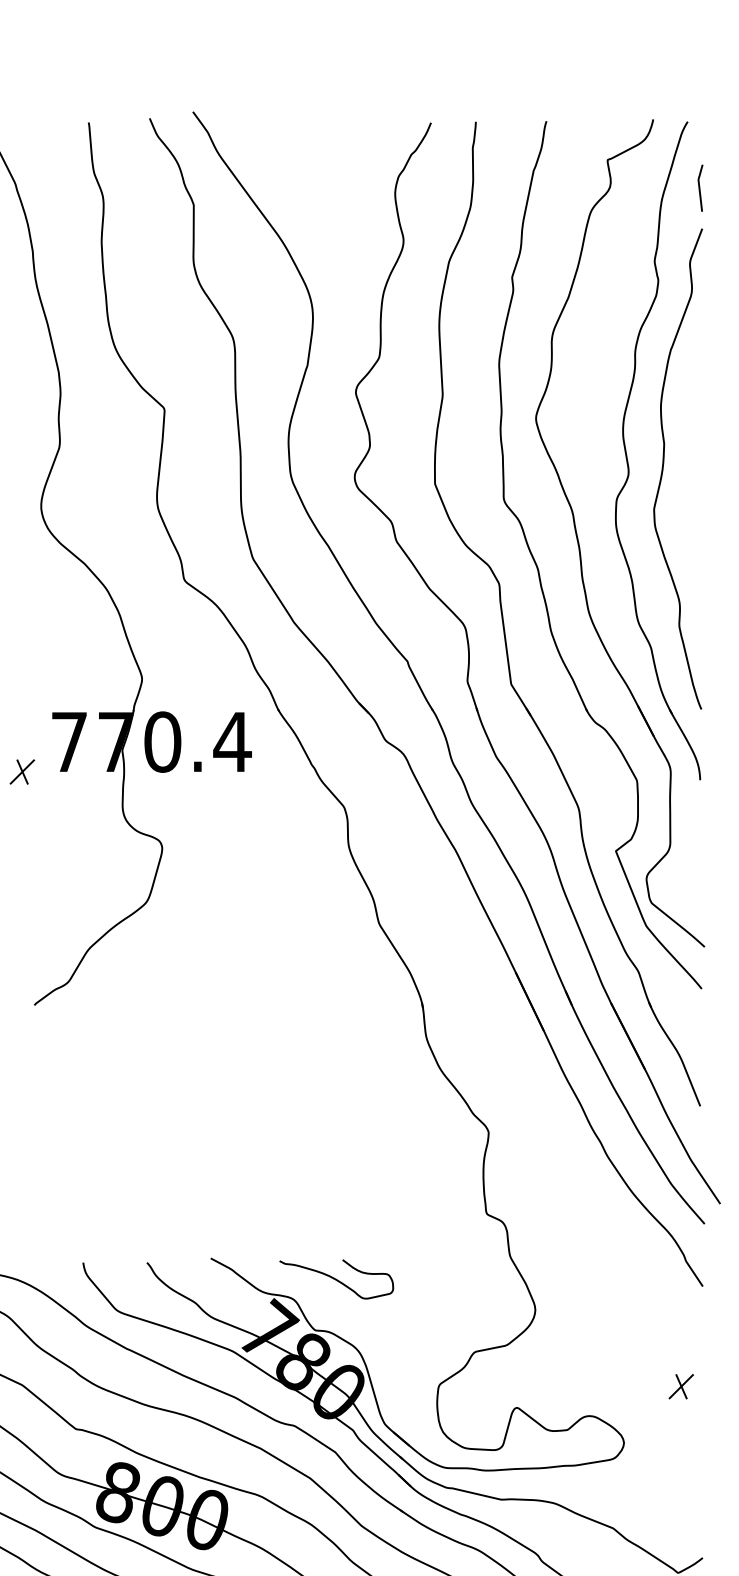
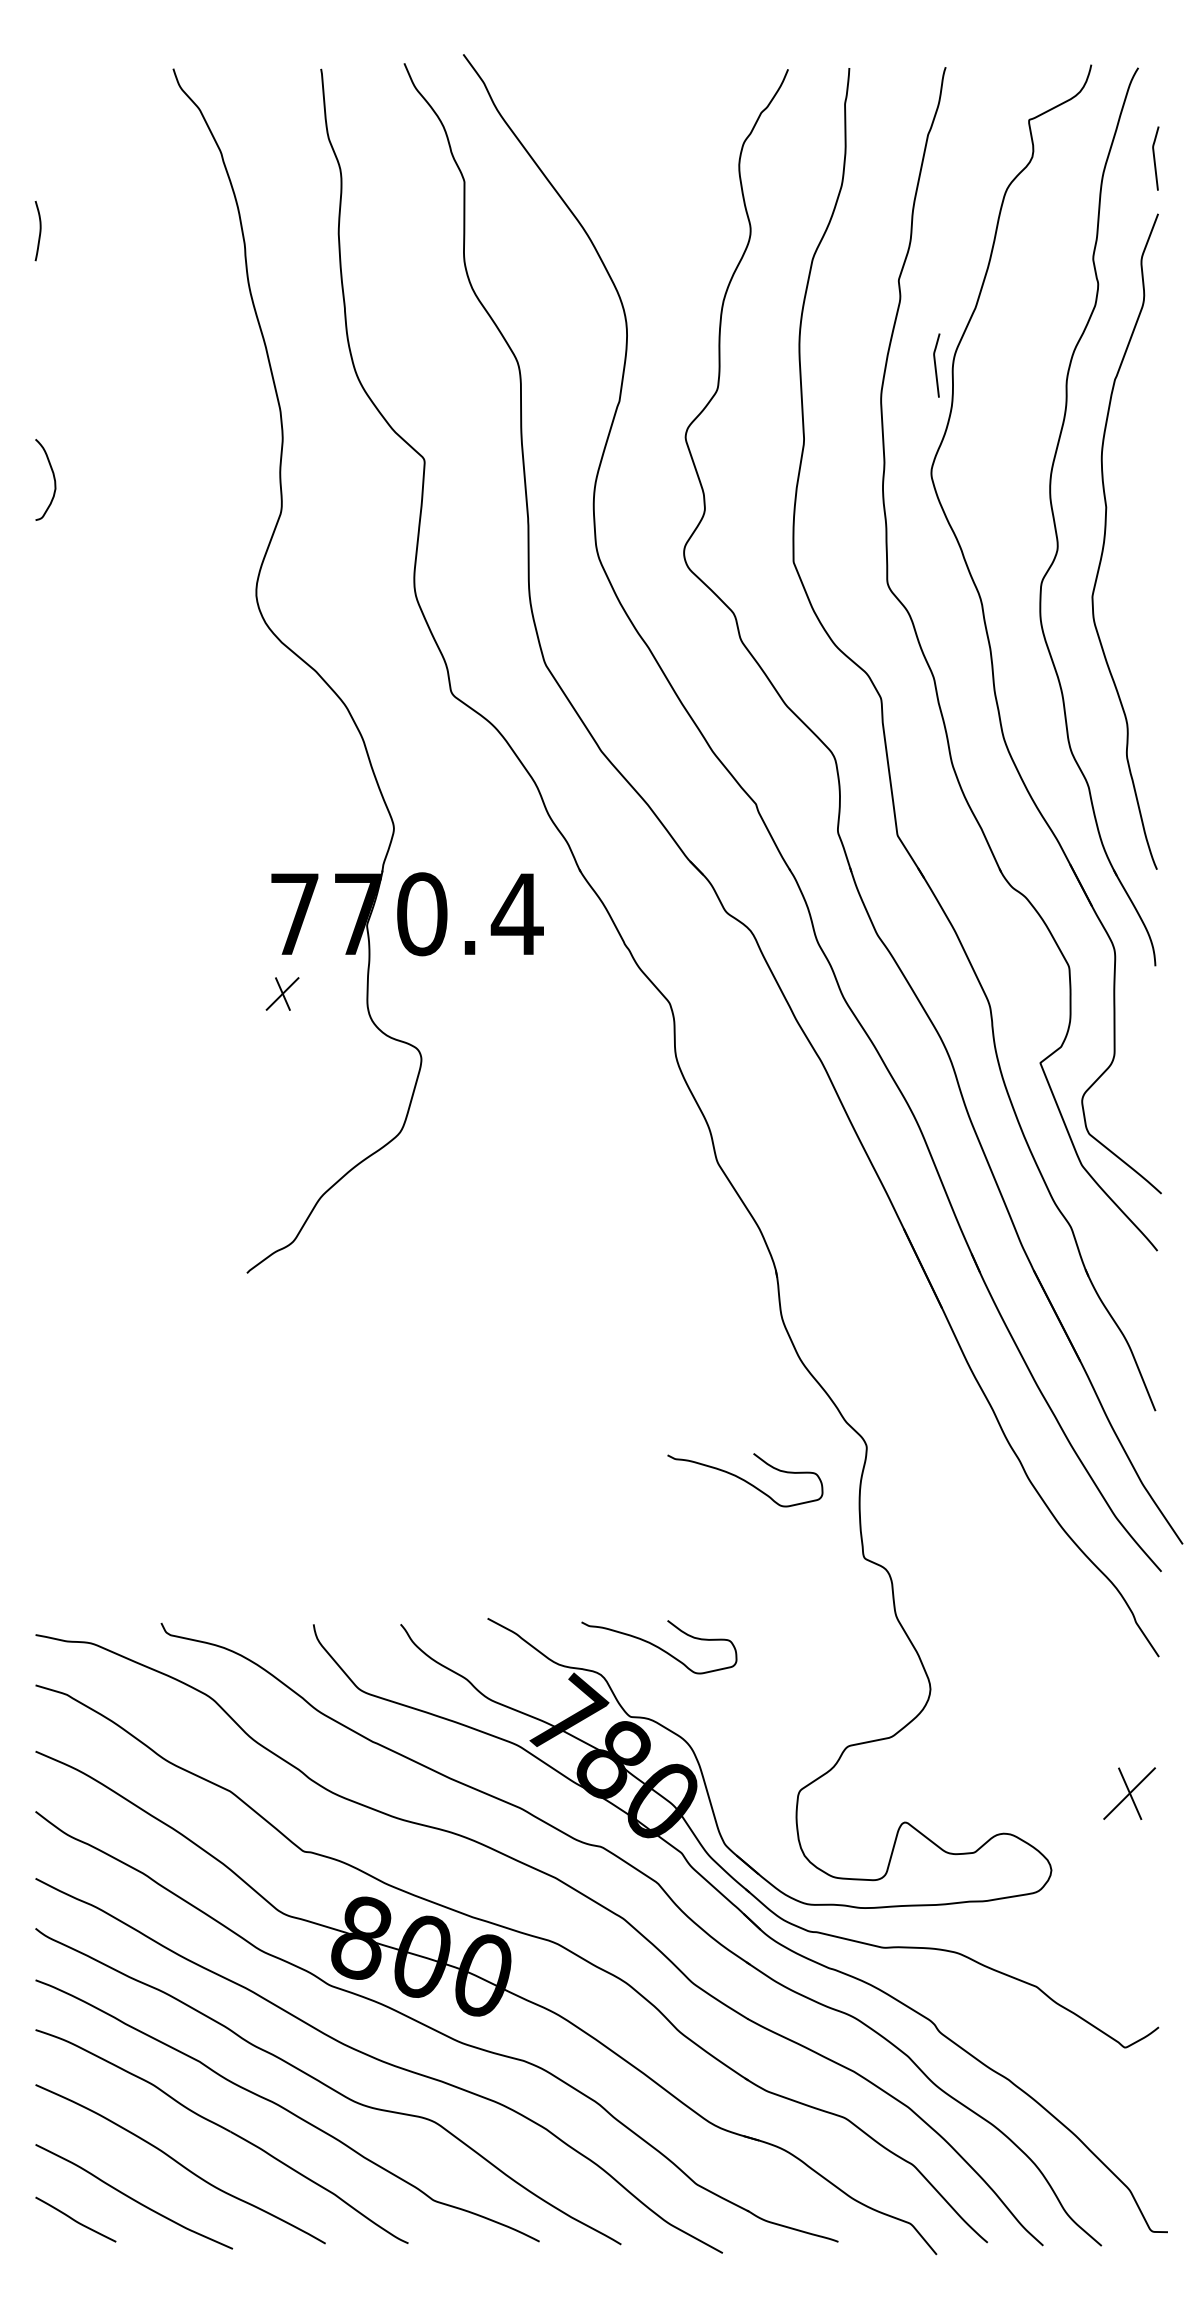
curve: (539, 339) -> (936, 365), added
part: (22, 771) -> (282, 993), moved
curve: (399, 1157) -> (745, 1480), added
part: (681, 1386) -> (1129, 1793), size x1.6

